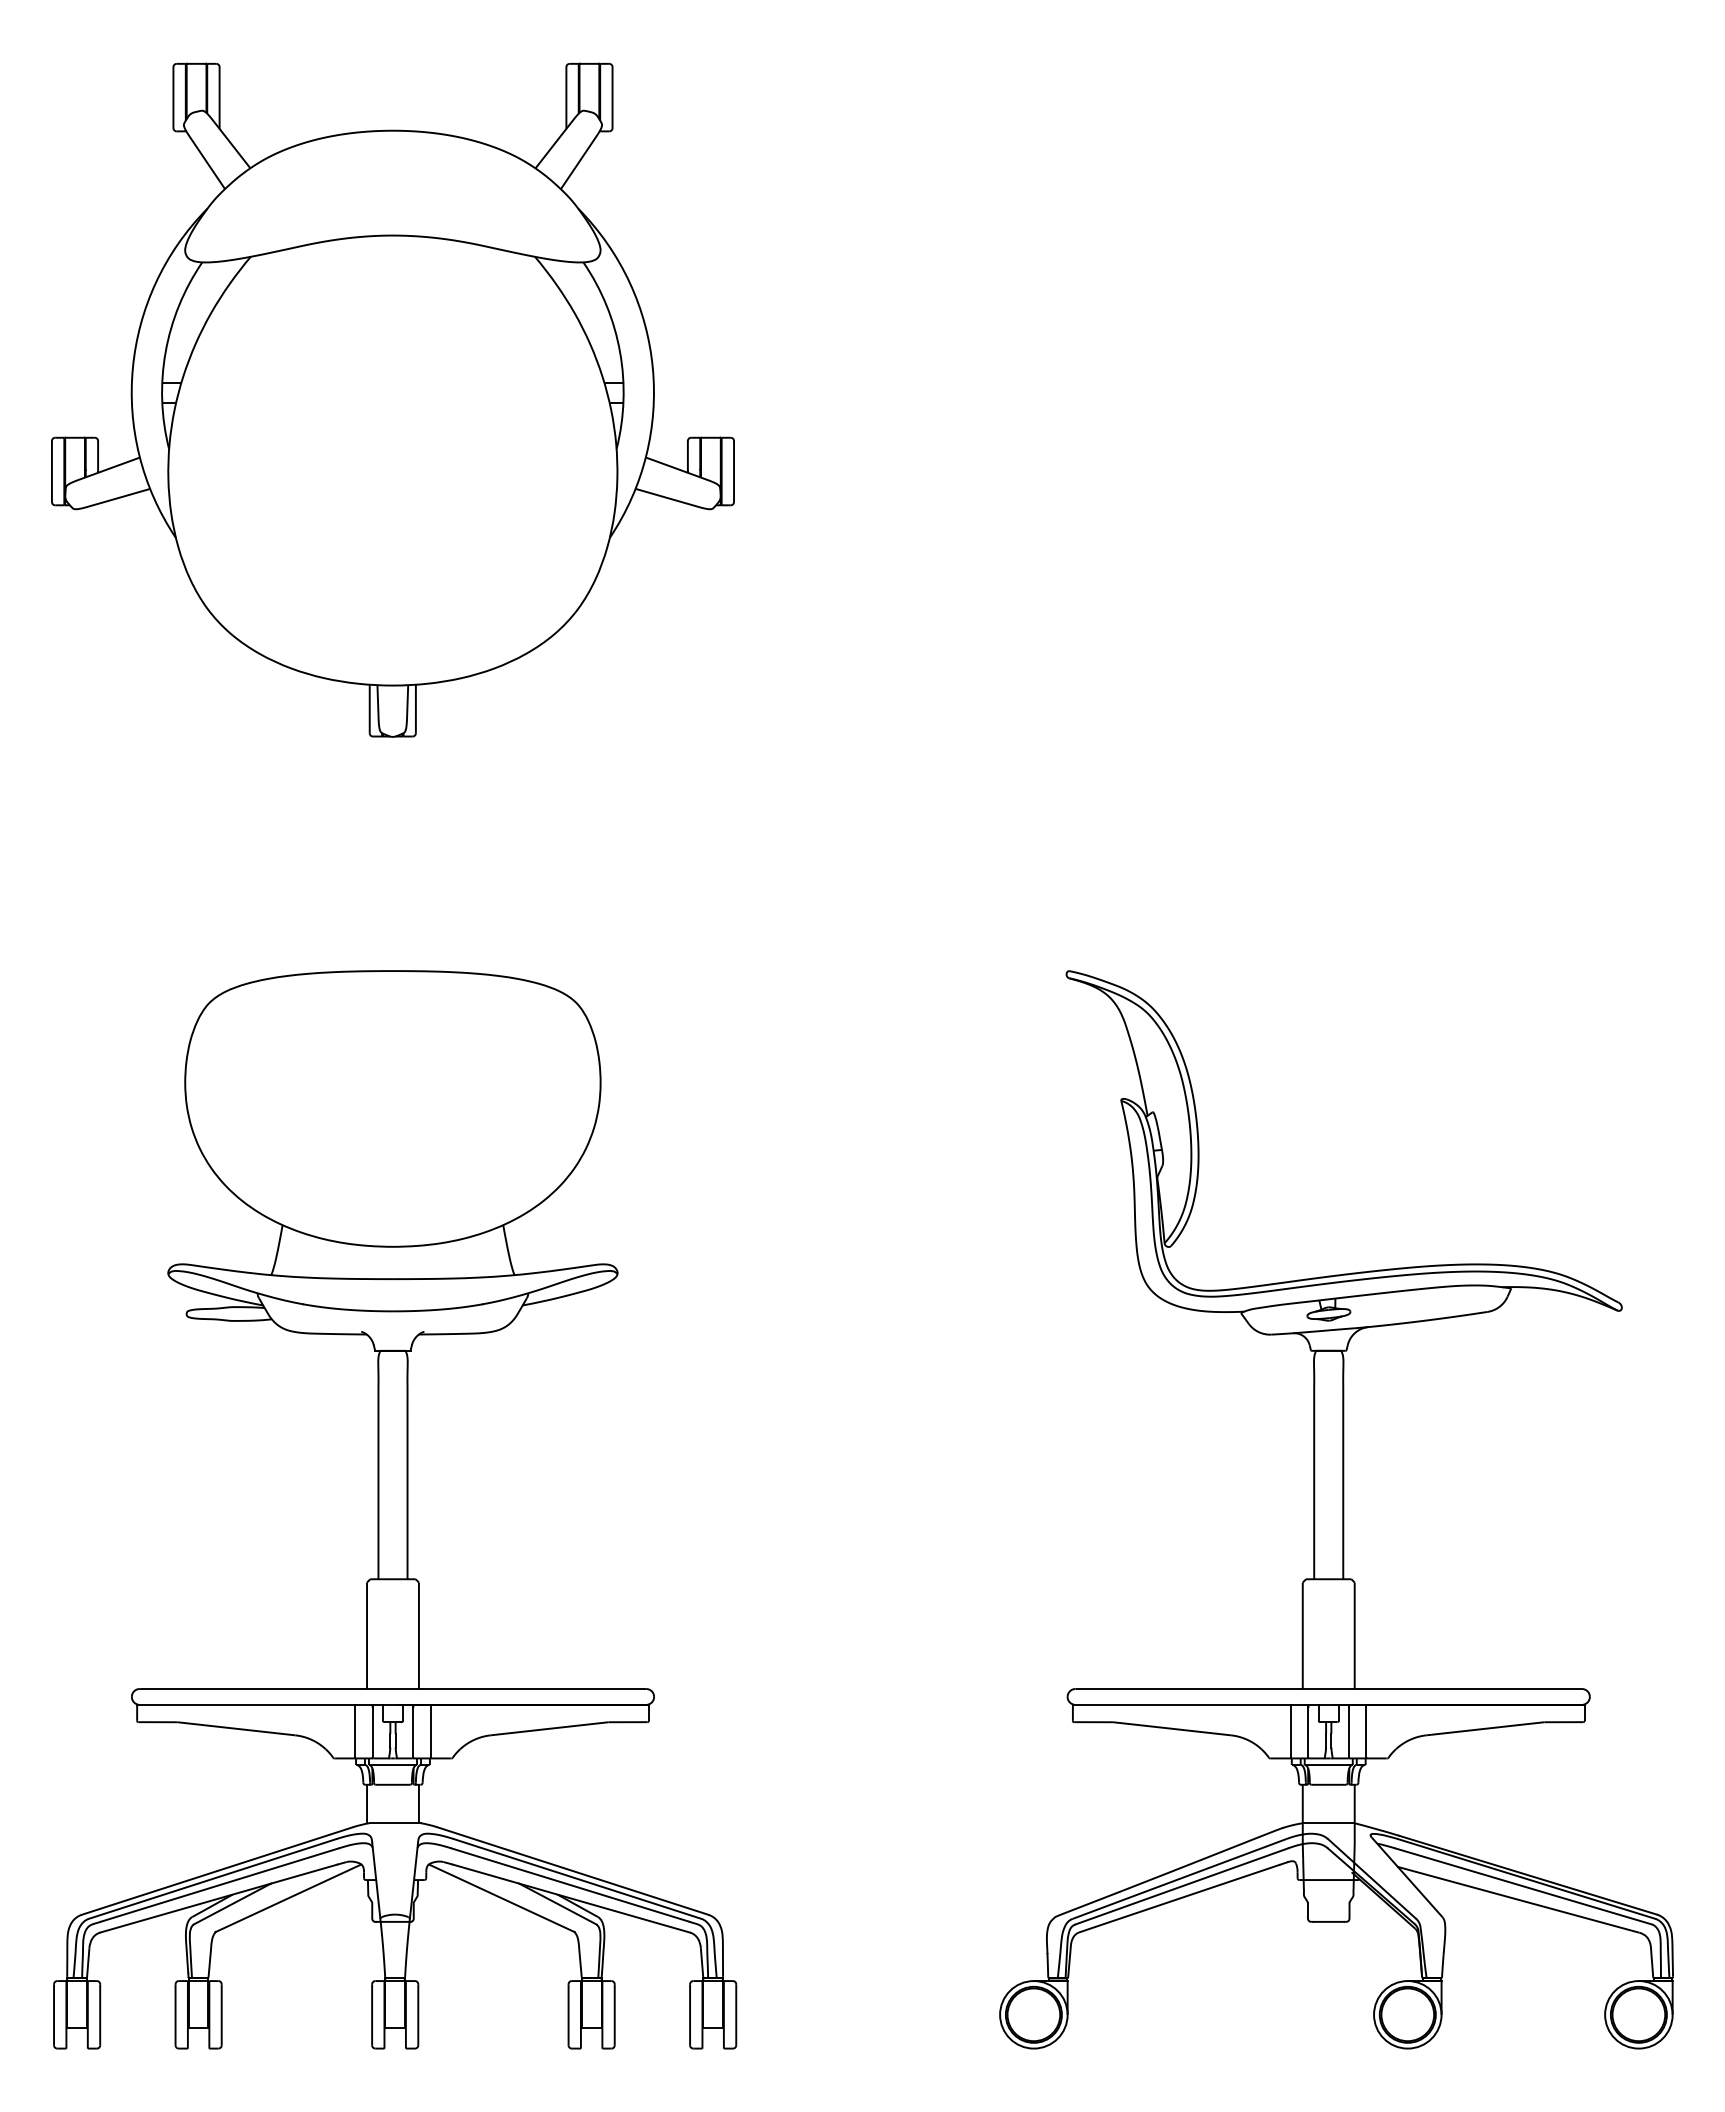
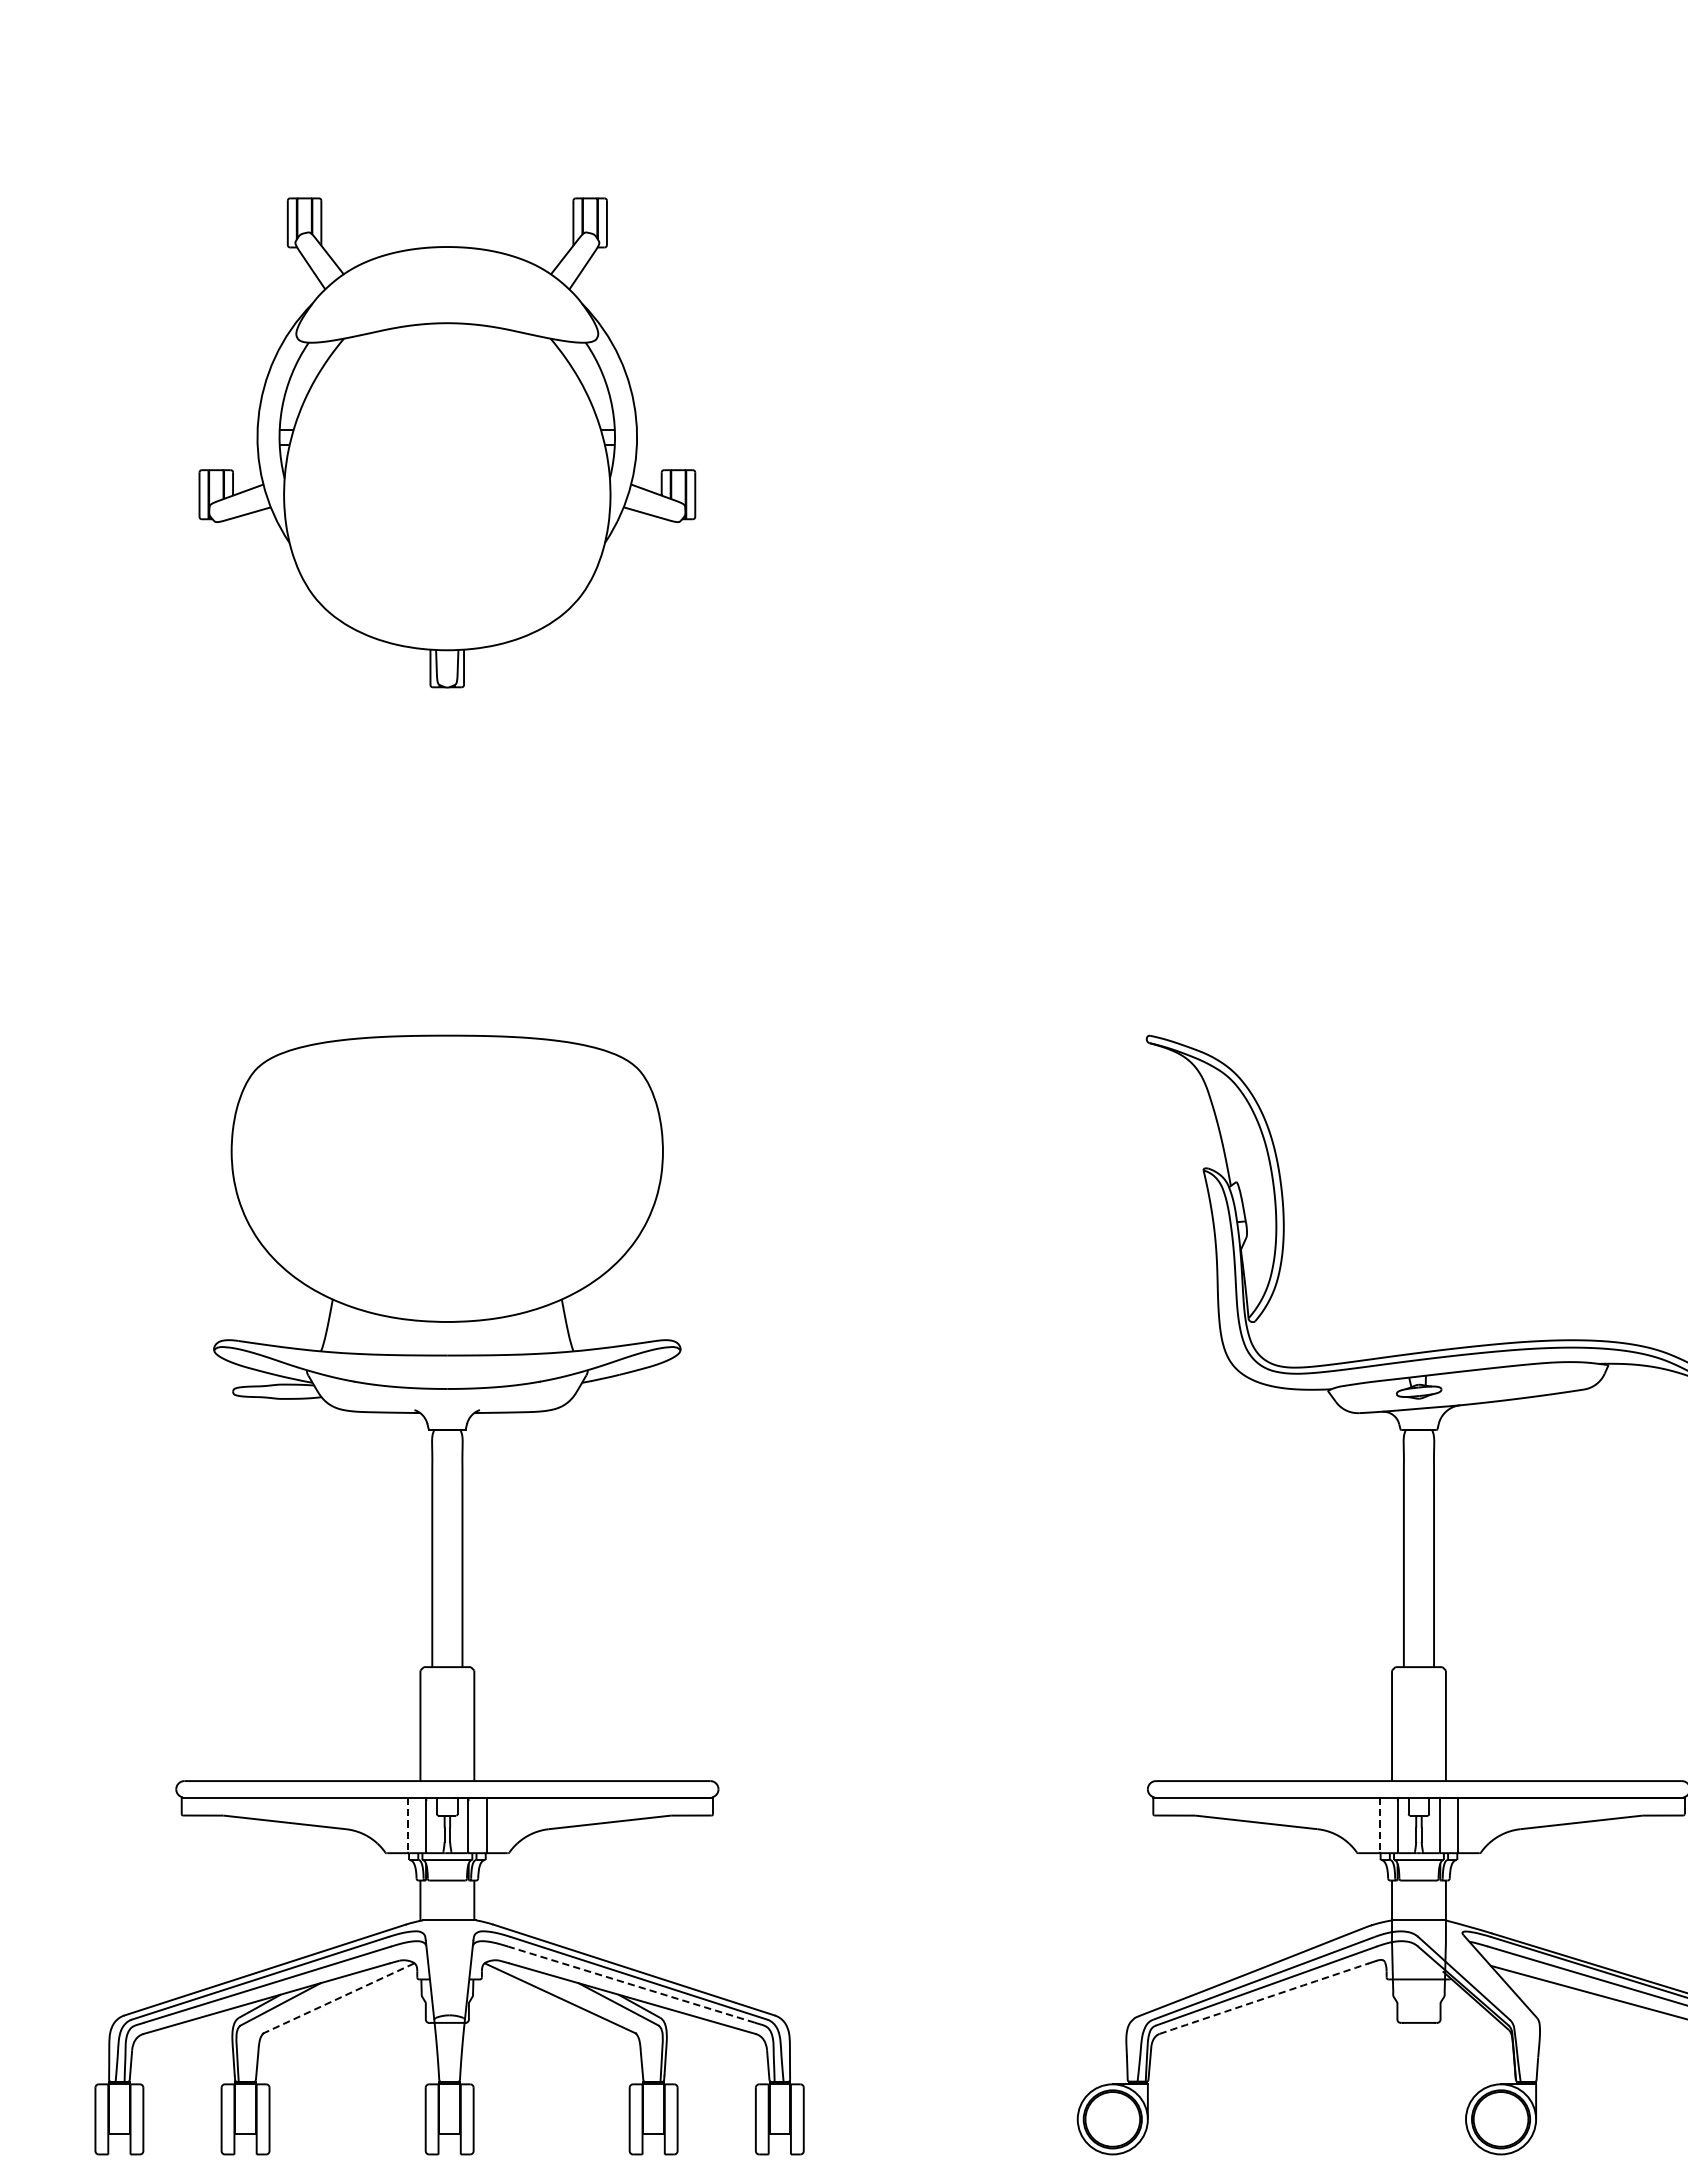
part: (392, 399) -> (446, 442), size x0.7
line: (355, 1731) -> (408, 1825), solid -> dashed
line: (1290, 1731) -> (1379, 1825), solid -> dashed
line: (569, 1884) -> (630, 1984), solid -> dashed
line: (287, 1898) -> (337, 1998), solid -> dashed
arc: (1179, 1898) -> (1264, 1998), solid -> dashed

